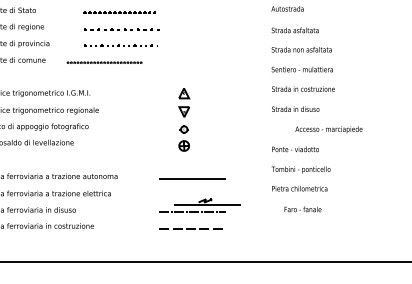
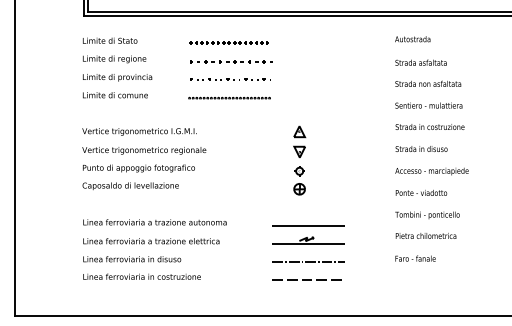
line: (104, 62) -> (229, 97), moved
text: (328, 129) -> (431, 171), moved
part: (206, 201) -> (308, 240), moved
text: (302, 209) -> (415, 258), moved

